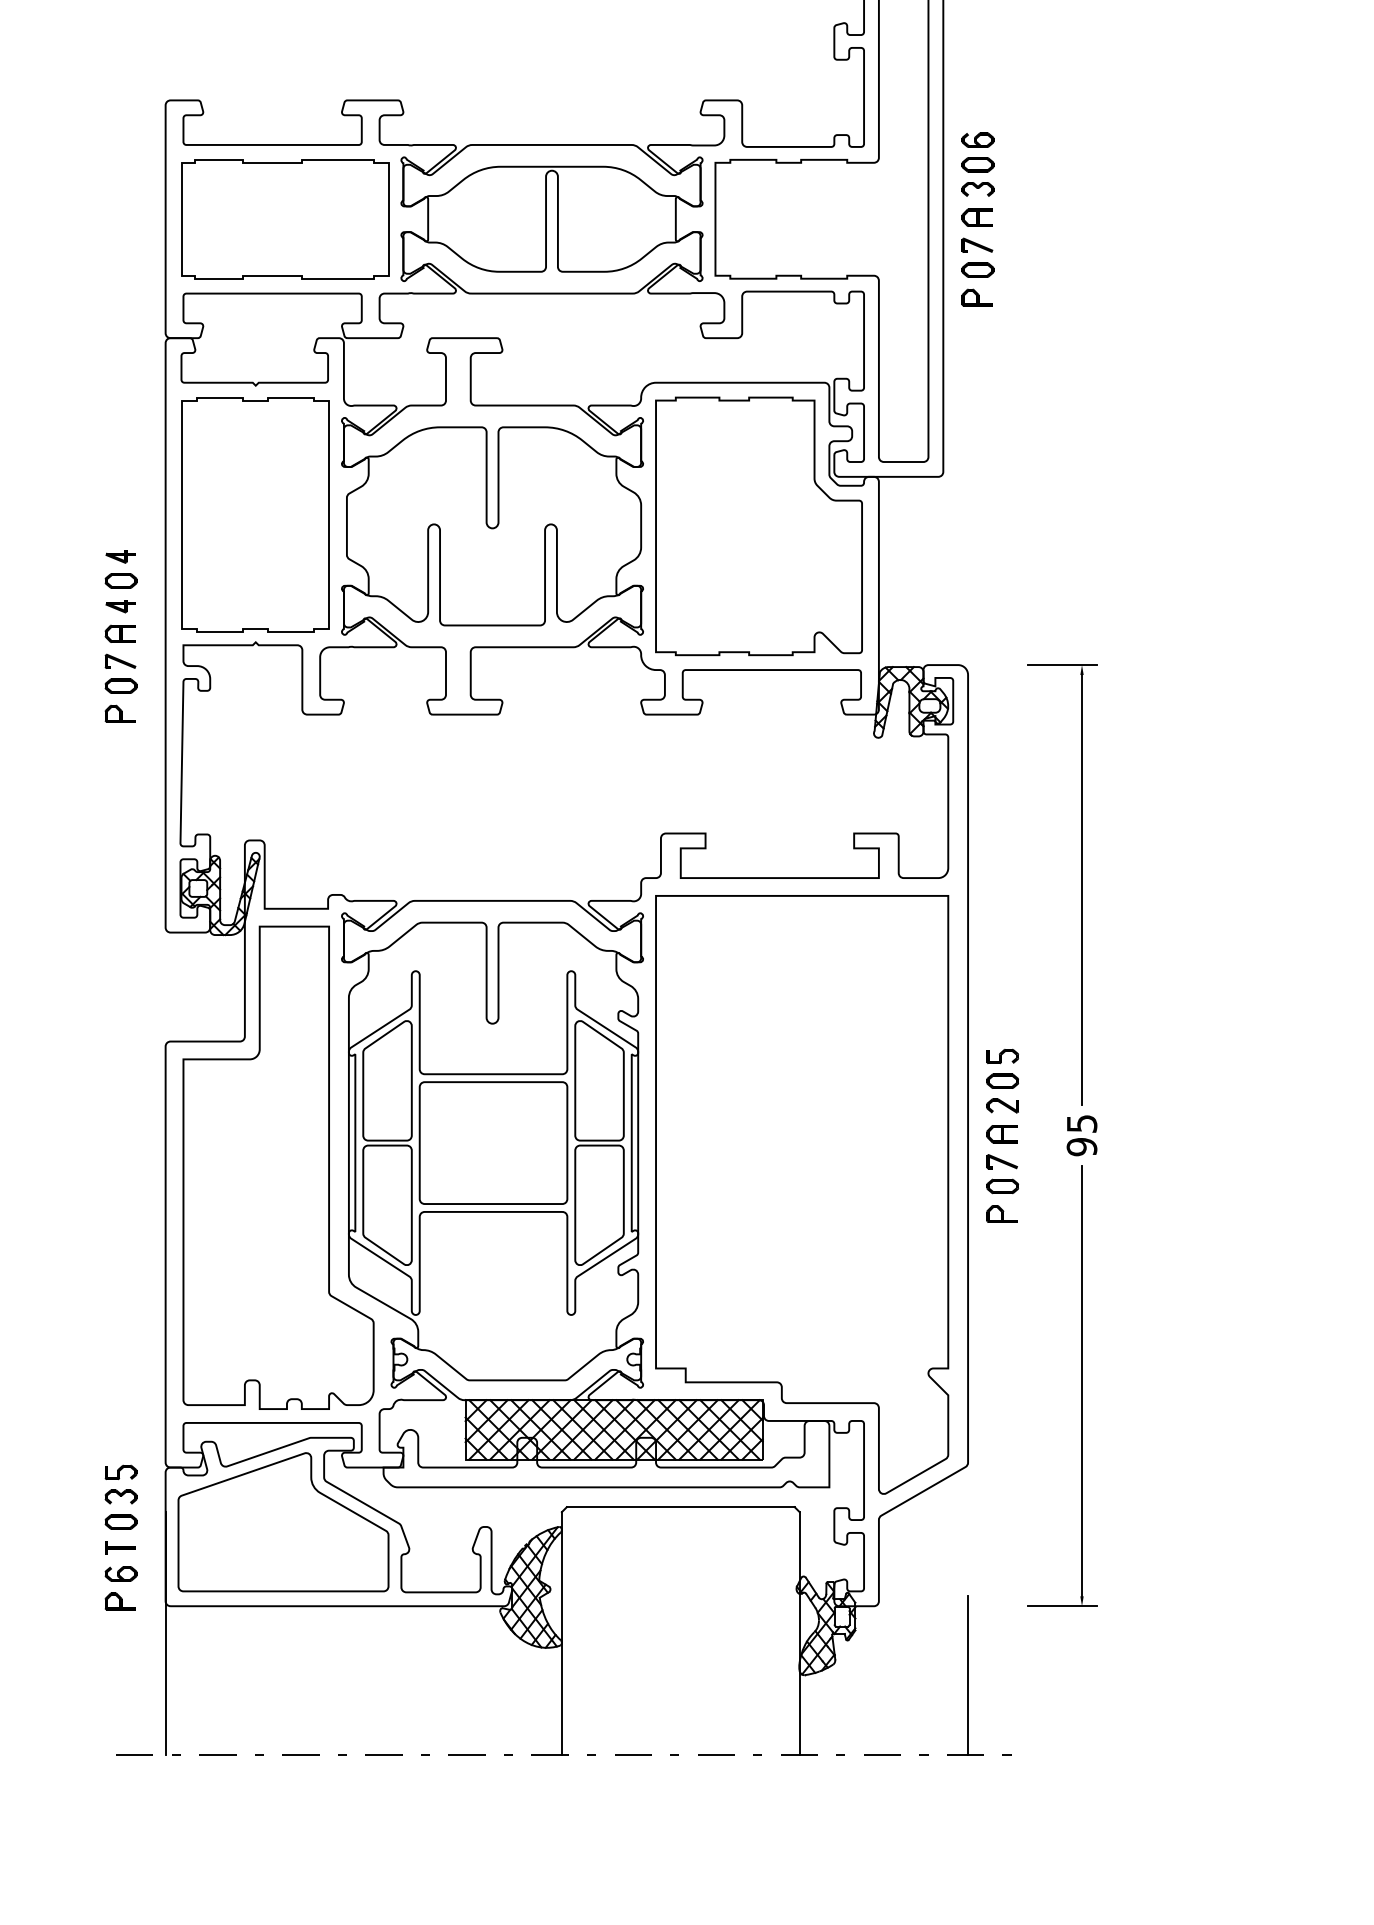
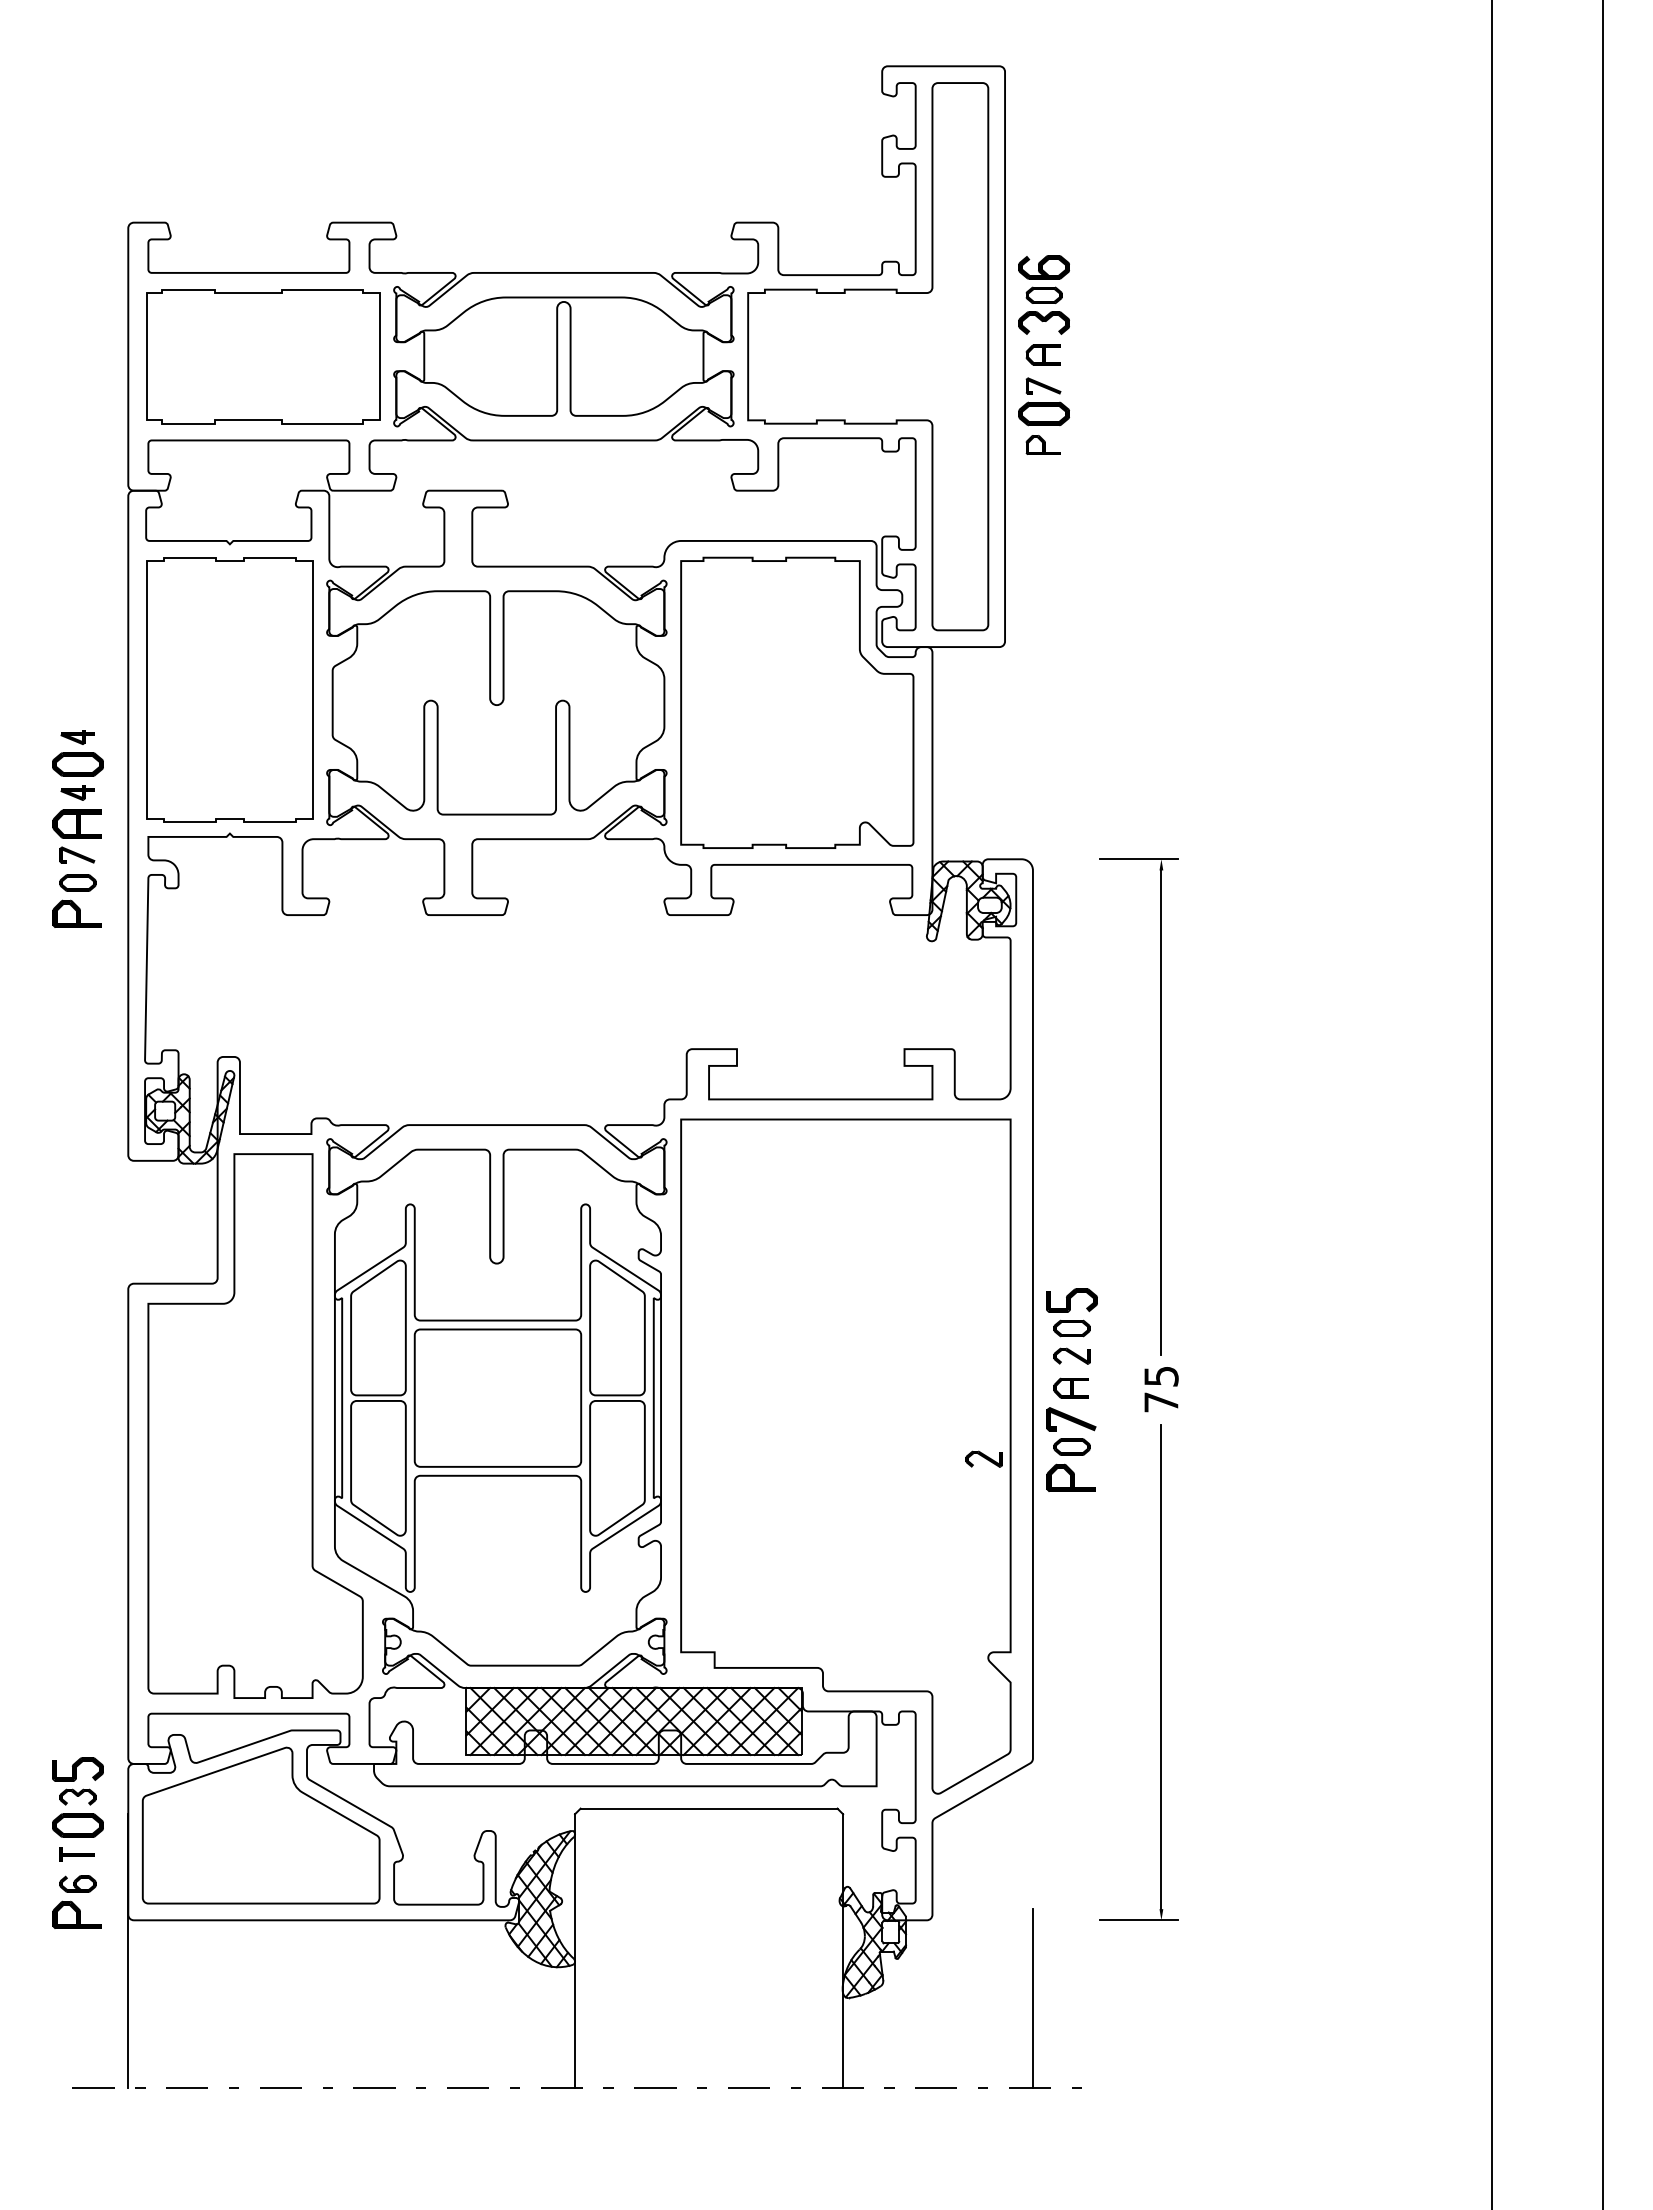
part: (977, 140) -> (1043, 267), size x1.4
part: (977, 188) -> (1043, 322), size x1.4
part: (977, 269) -> (1043, 413), size x1.4
part: (120, 581) -> (77, 764), size x1.4
part: (119, 633) -> (76, 823), size x1.4
part: (119, 714) -> (76, 914), size x1.4
part: (1002, 1056) -> (1071, 1300), size x1.4
text: (1082, 1146) -> (1161, 1402), 95 -> 75
part: (1002, 1161) -> (1071, 1418), size x1.4
part: (924, 1196) -> (983, 1458), added
part: (1001, 1214) -> (1070, 1478), size x1.4
part: (120, 1472) -> (77, 1769), size x1.4
part: (120, 1521) -> (77, 1824), size x1.4
part: (119, 1601) -> (76, 1914), size x1.4

